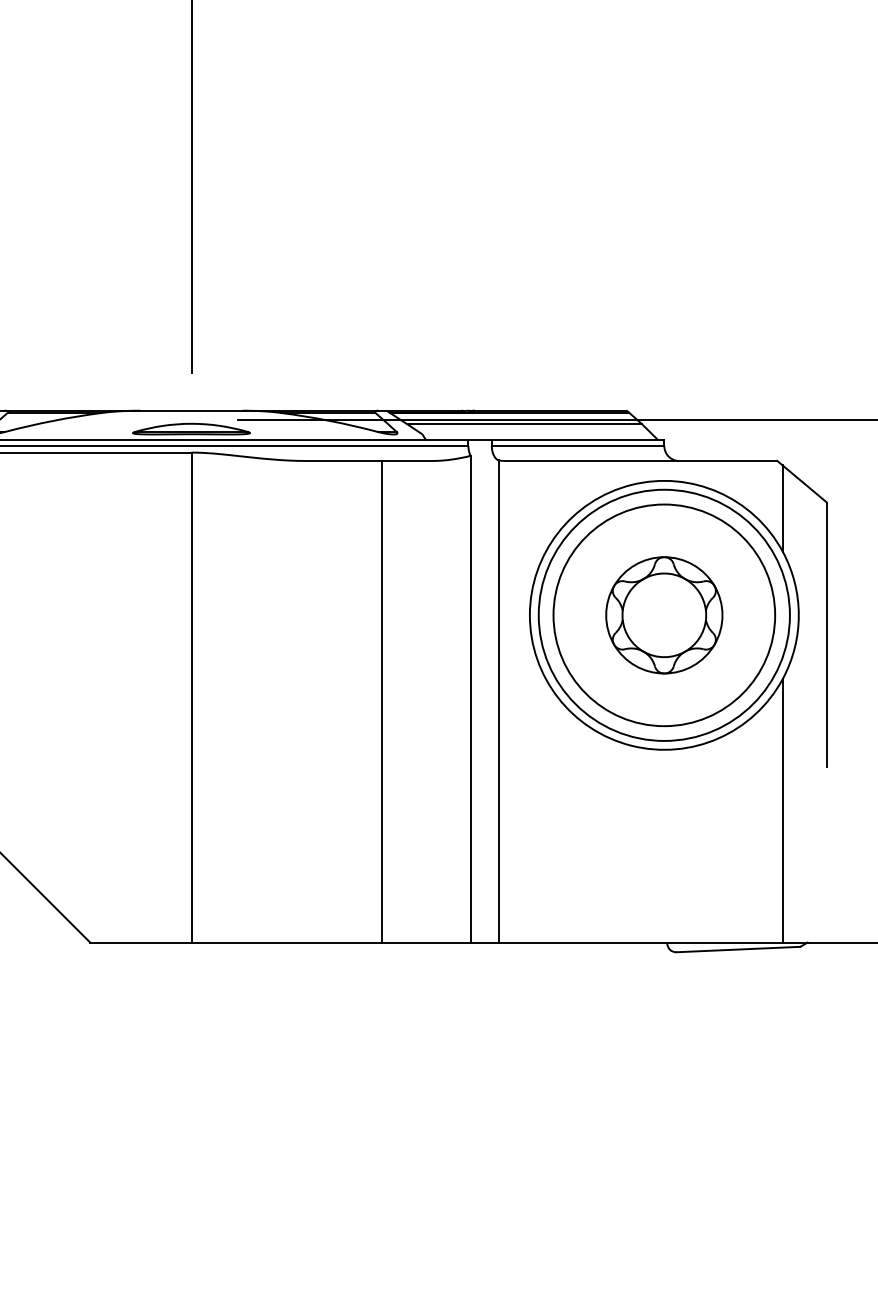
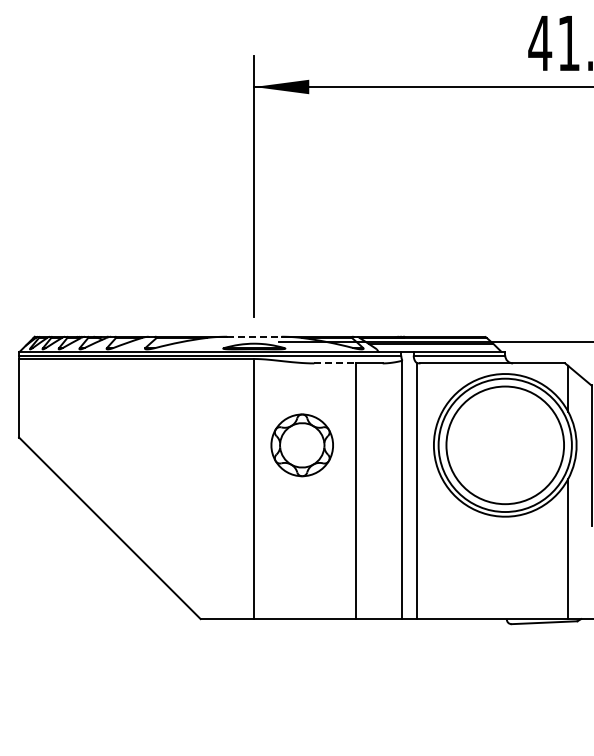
line: (191, 410) -> (254, 336), solid -> dashed
line: (344, 461) -> (335, 363), solid -> dashed
part: (662, 615) -> (301, 445), moved

